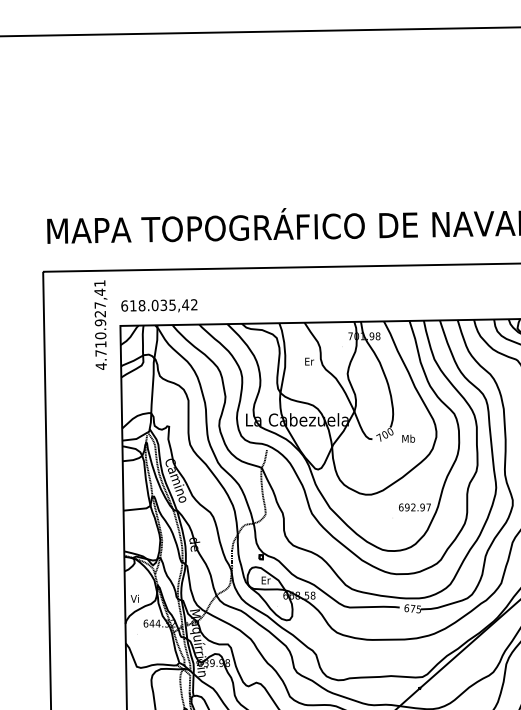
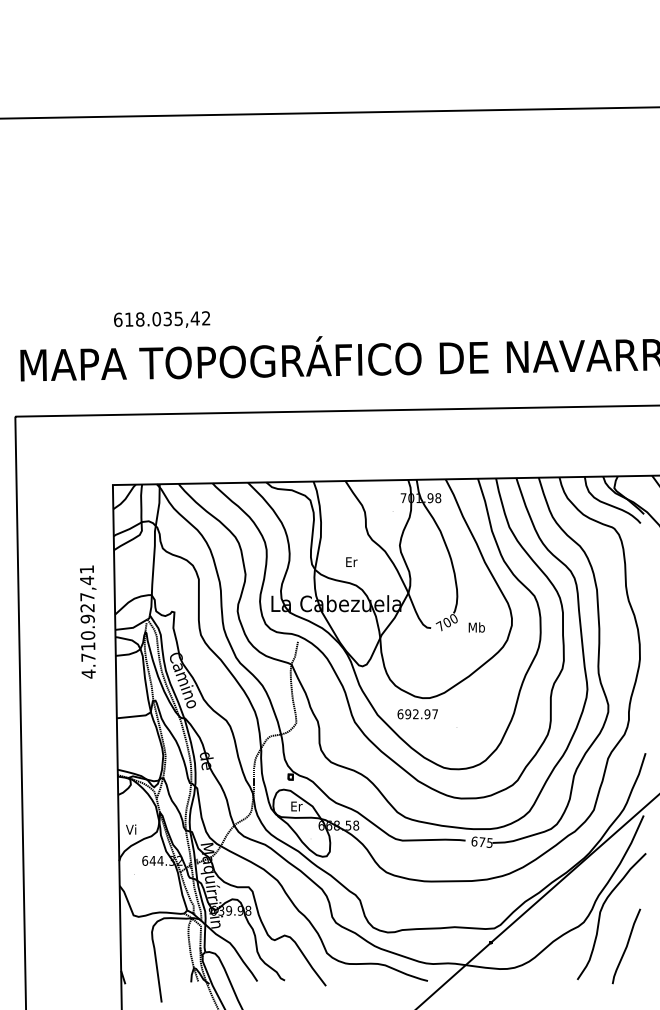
text: (159, 305) -> (162, 319), moved
text: (101, 324) -> (88, 621), moved
text: (309, 361) -> (351, 561), moved
text: (414, 507) -> (417, 714), moved

